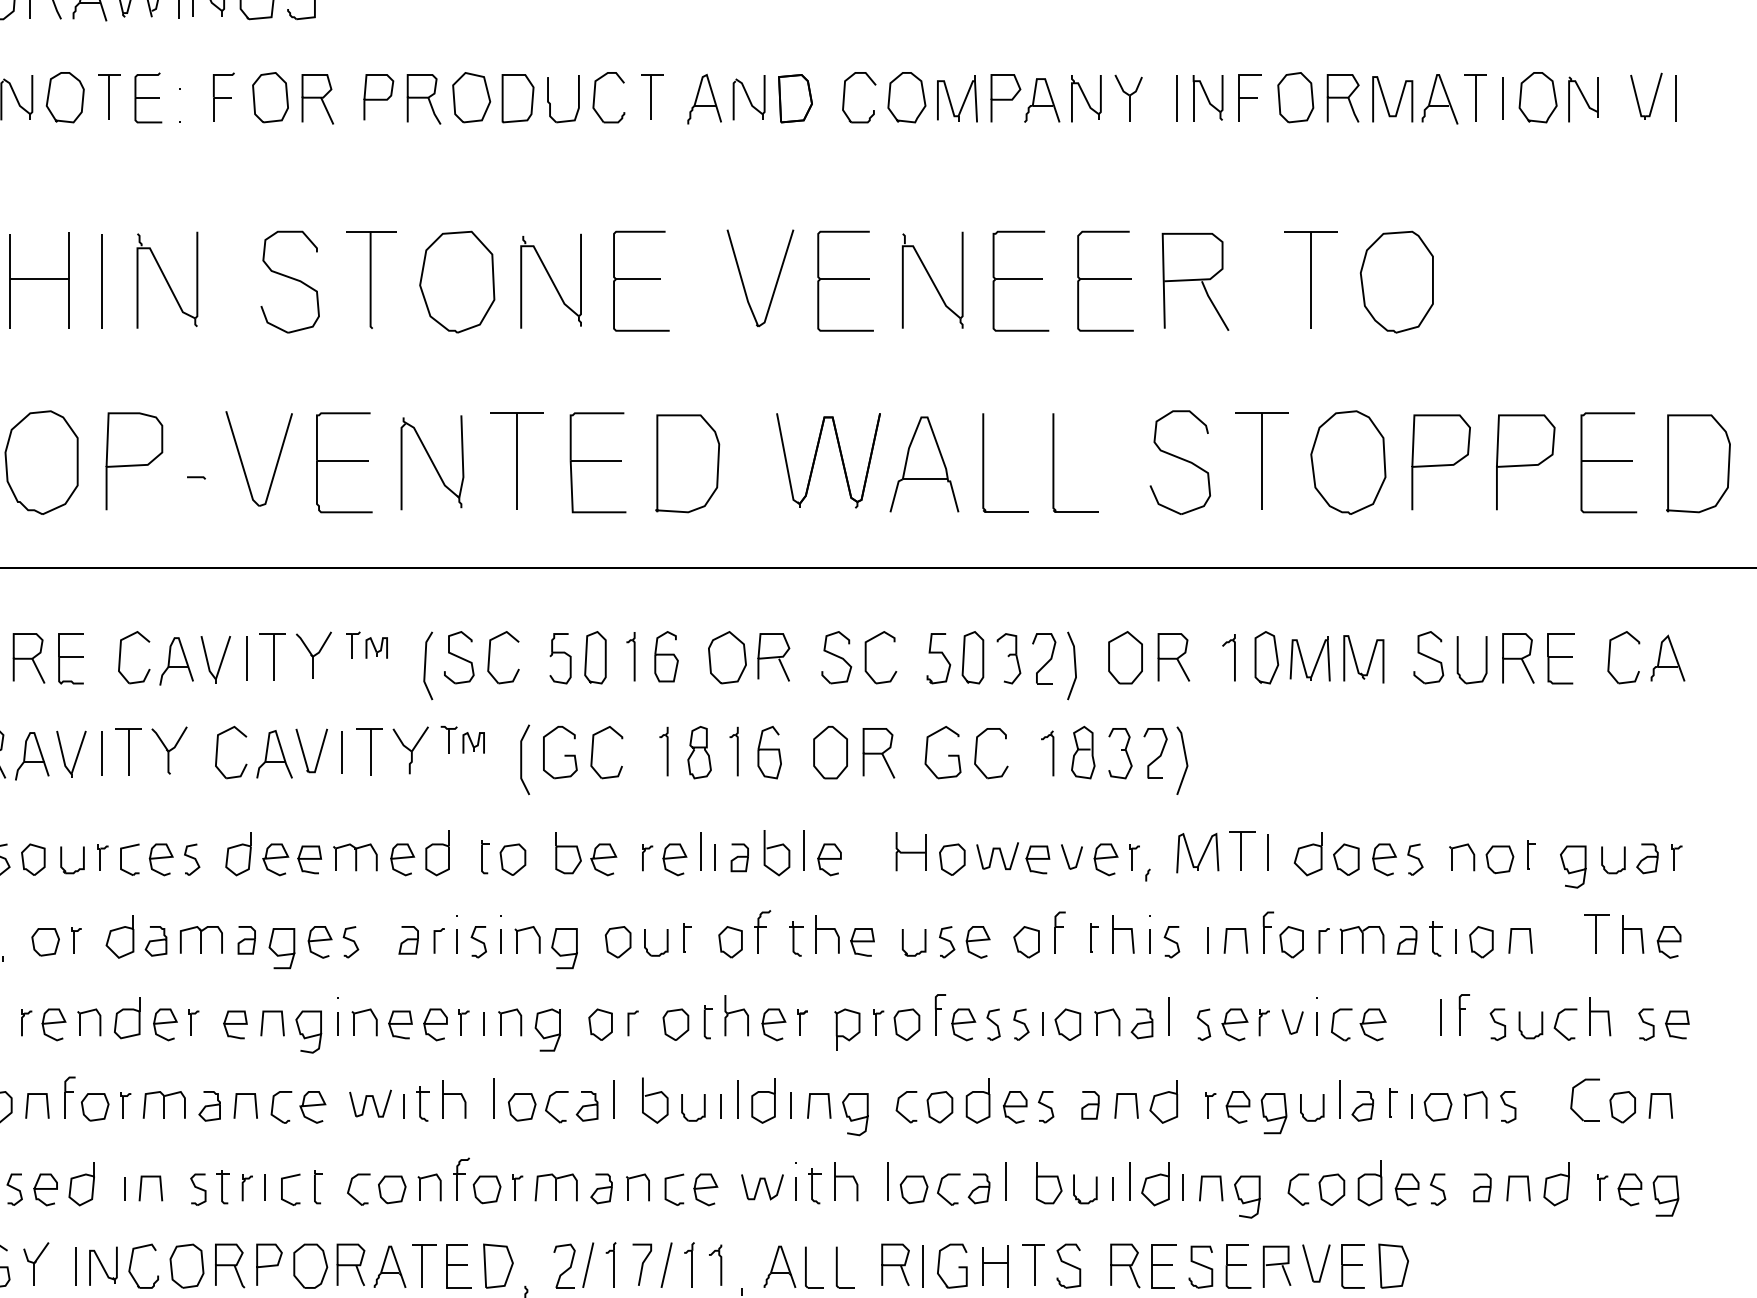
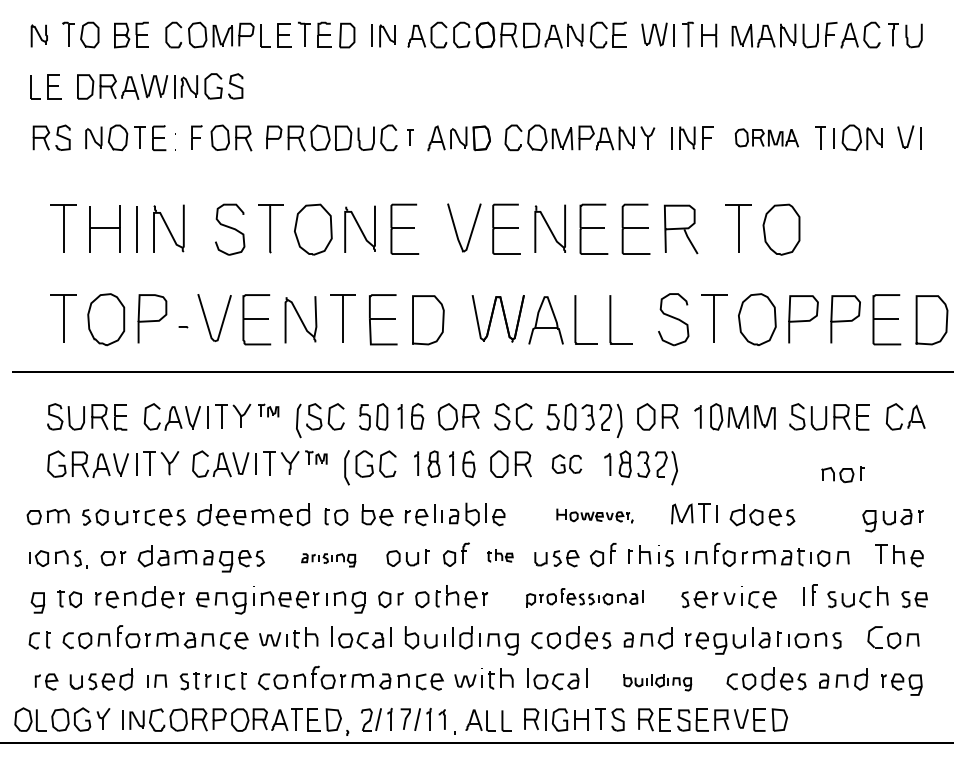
part: (652, 96) -> (410, 137), size x0.7
part: (1366, 96) -> (766, 137), size x0.7
part: (965, 751) -> (566, 463), size x0.7
part: (1021, 855) -> (594, 515), size x0.6
part: (1491, 857) -> (842, 474), moved
part: (832, 935) -> (500, 555), size x0.6
part: (487, 941) -> (328, 558), size x0.6
part: (1001, 1022) -> (584, 598), size x0.7
part: (1148, 1190) -> (657, 682), size x0.6

